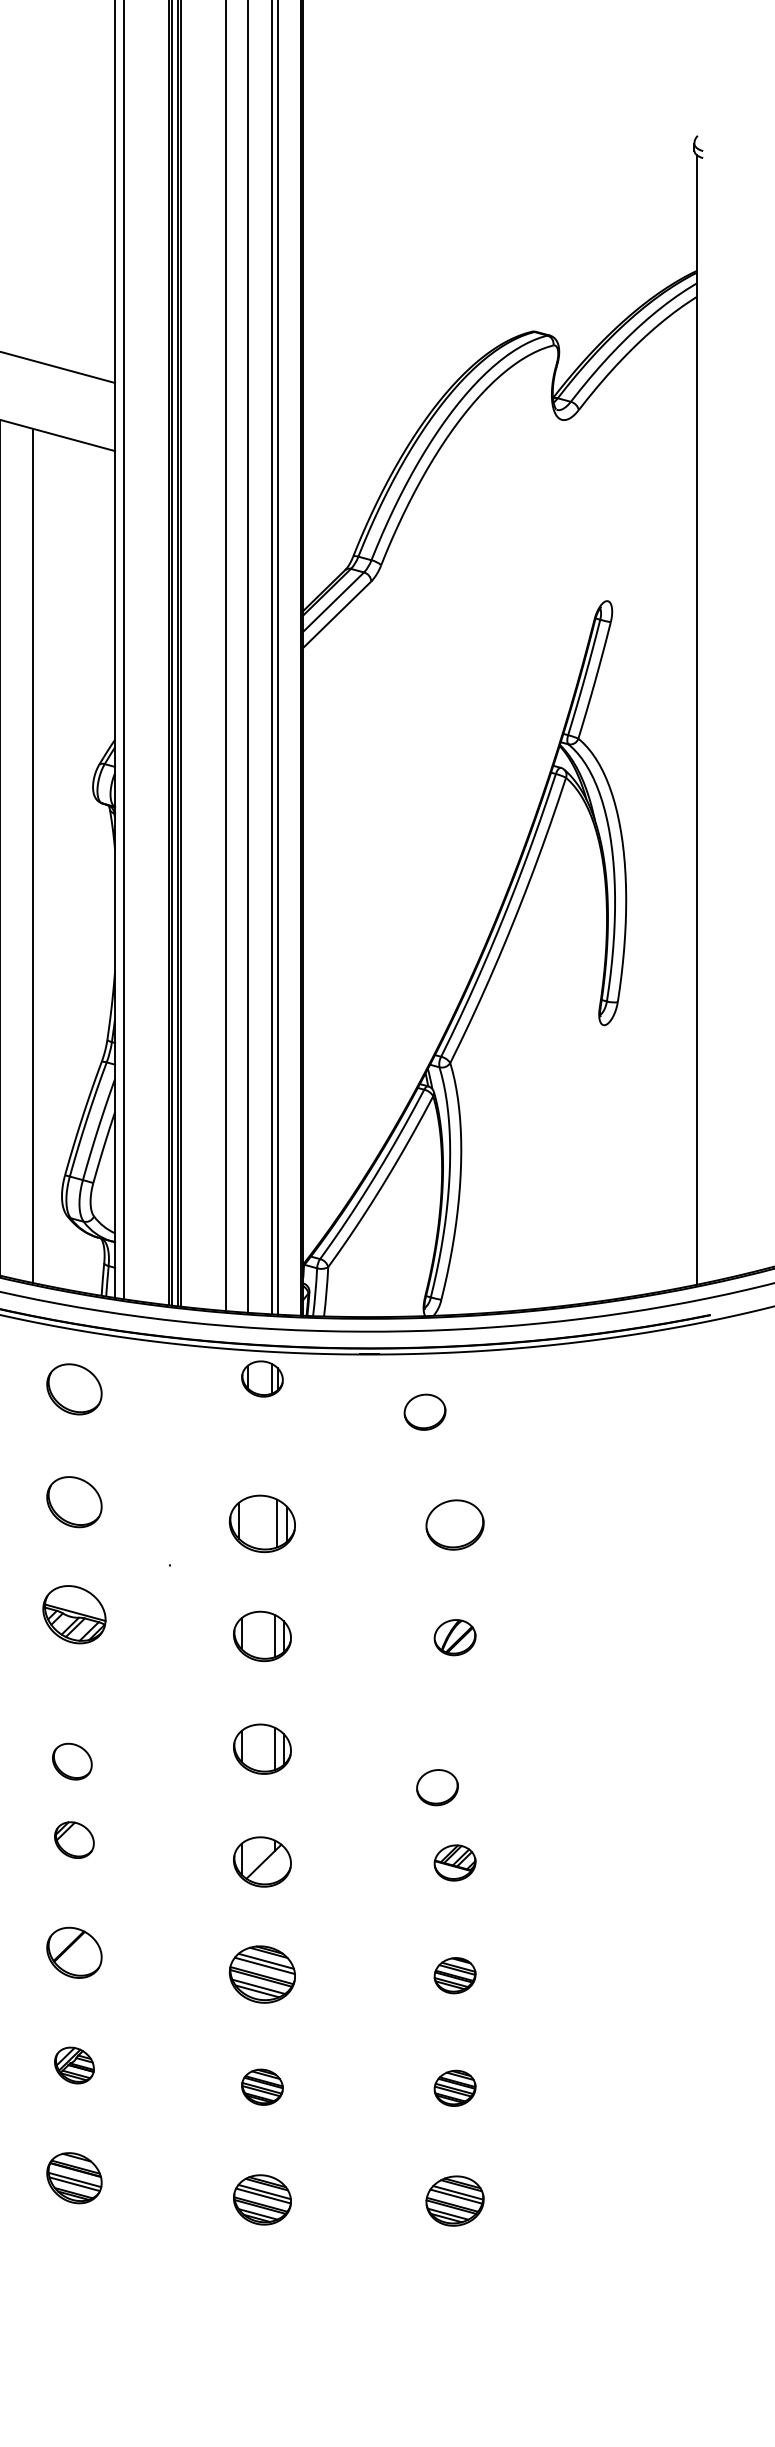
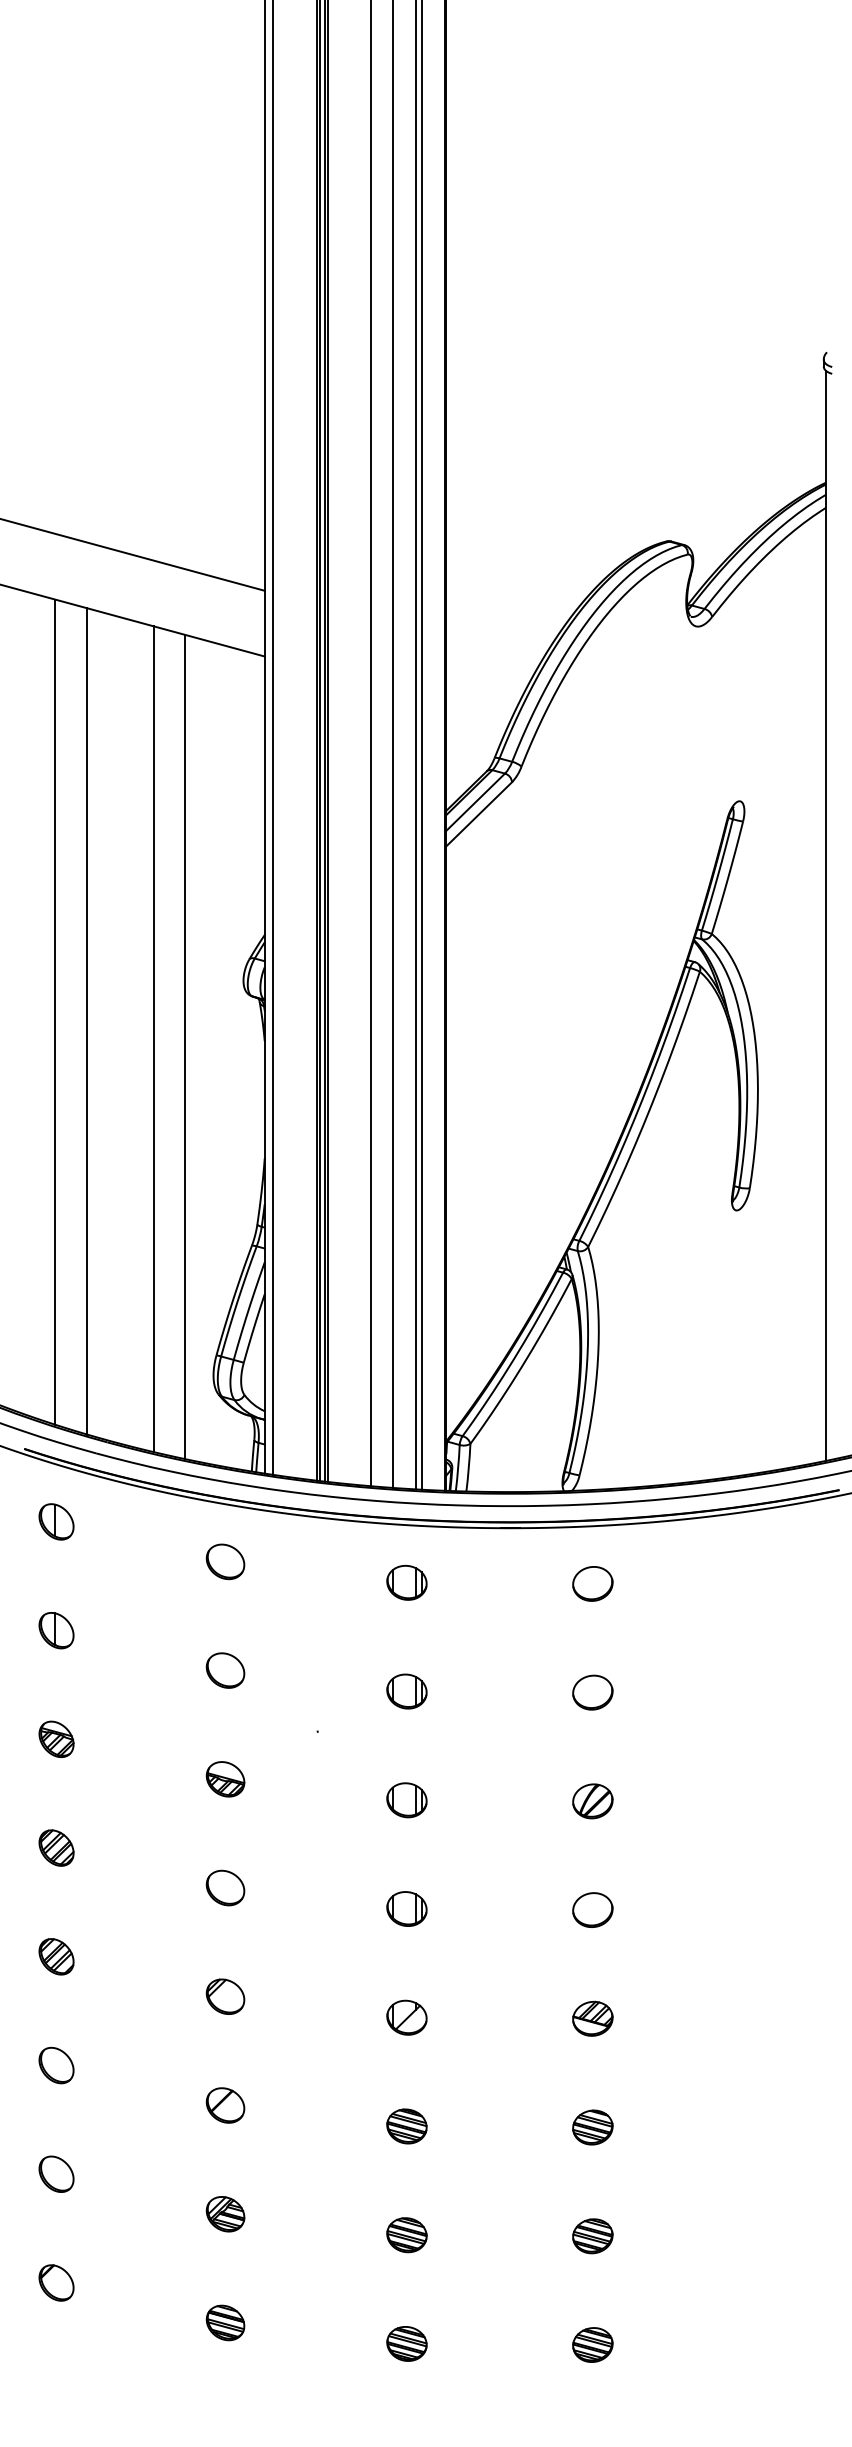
part: (261, 1378) -> (406, 1582), moved
part: (74, 1389) -> (225, 1561), size x0.71
part: (424, 1411) -> (592, 1583), moved
part: (74, 1502) -> (225, 1670), size x0.71
part: (261, 1523) -> (406, 1691), size x0.62
part: (454, 1524) -> (592, 1692), size x0.71
part: (74, 1614) -> (225, 1779), size x0.62
part: (261, 1636) -> (406, 1800), size x0.71
part: (261, 1748) -> (406, 1908), size x0.71
part: (72, 1761) -> (225, 1887), moved
part: (437, 1787) -> (592, 1909), moved
part: (261, 1861) -> (406, 2017), size x0.71
part: (74, 1952) -> (225, 2105), size x0.71
part: (261, 1974) -> (406, 2126), size x0.62
part: (74, 2177) -> (225, 2322), size x0.71
part: (261, 2199) -> (406, 2343), size x0.71
part: (454, 2200) -> (592, 2344), size x0.71

